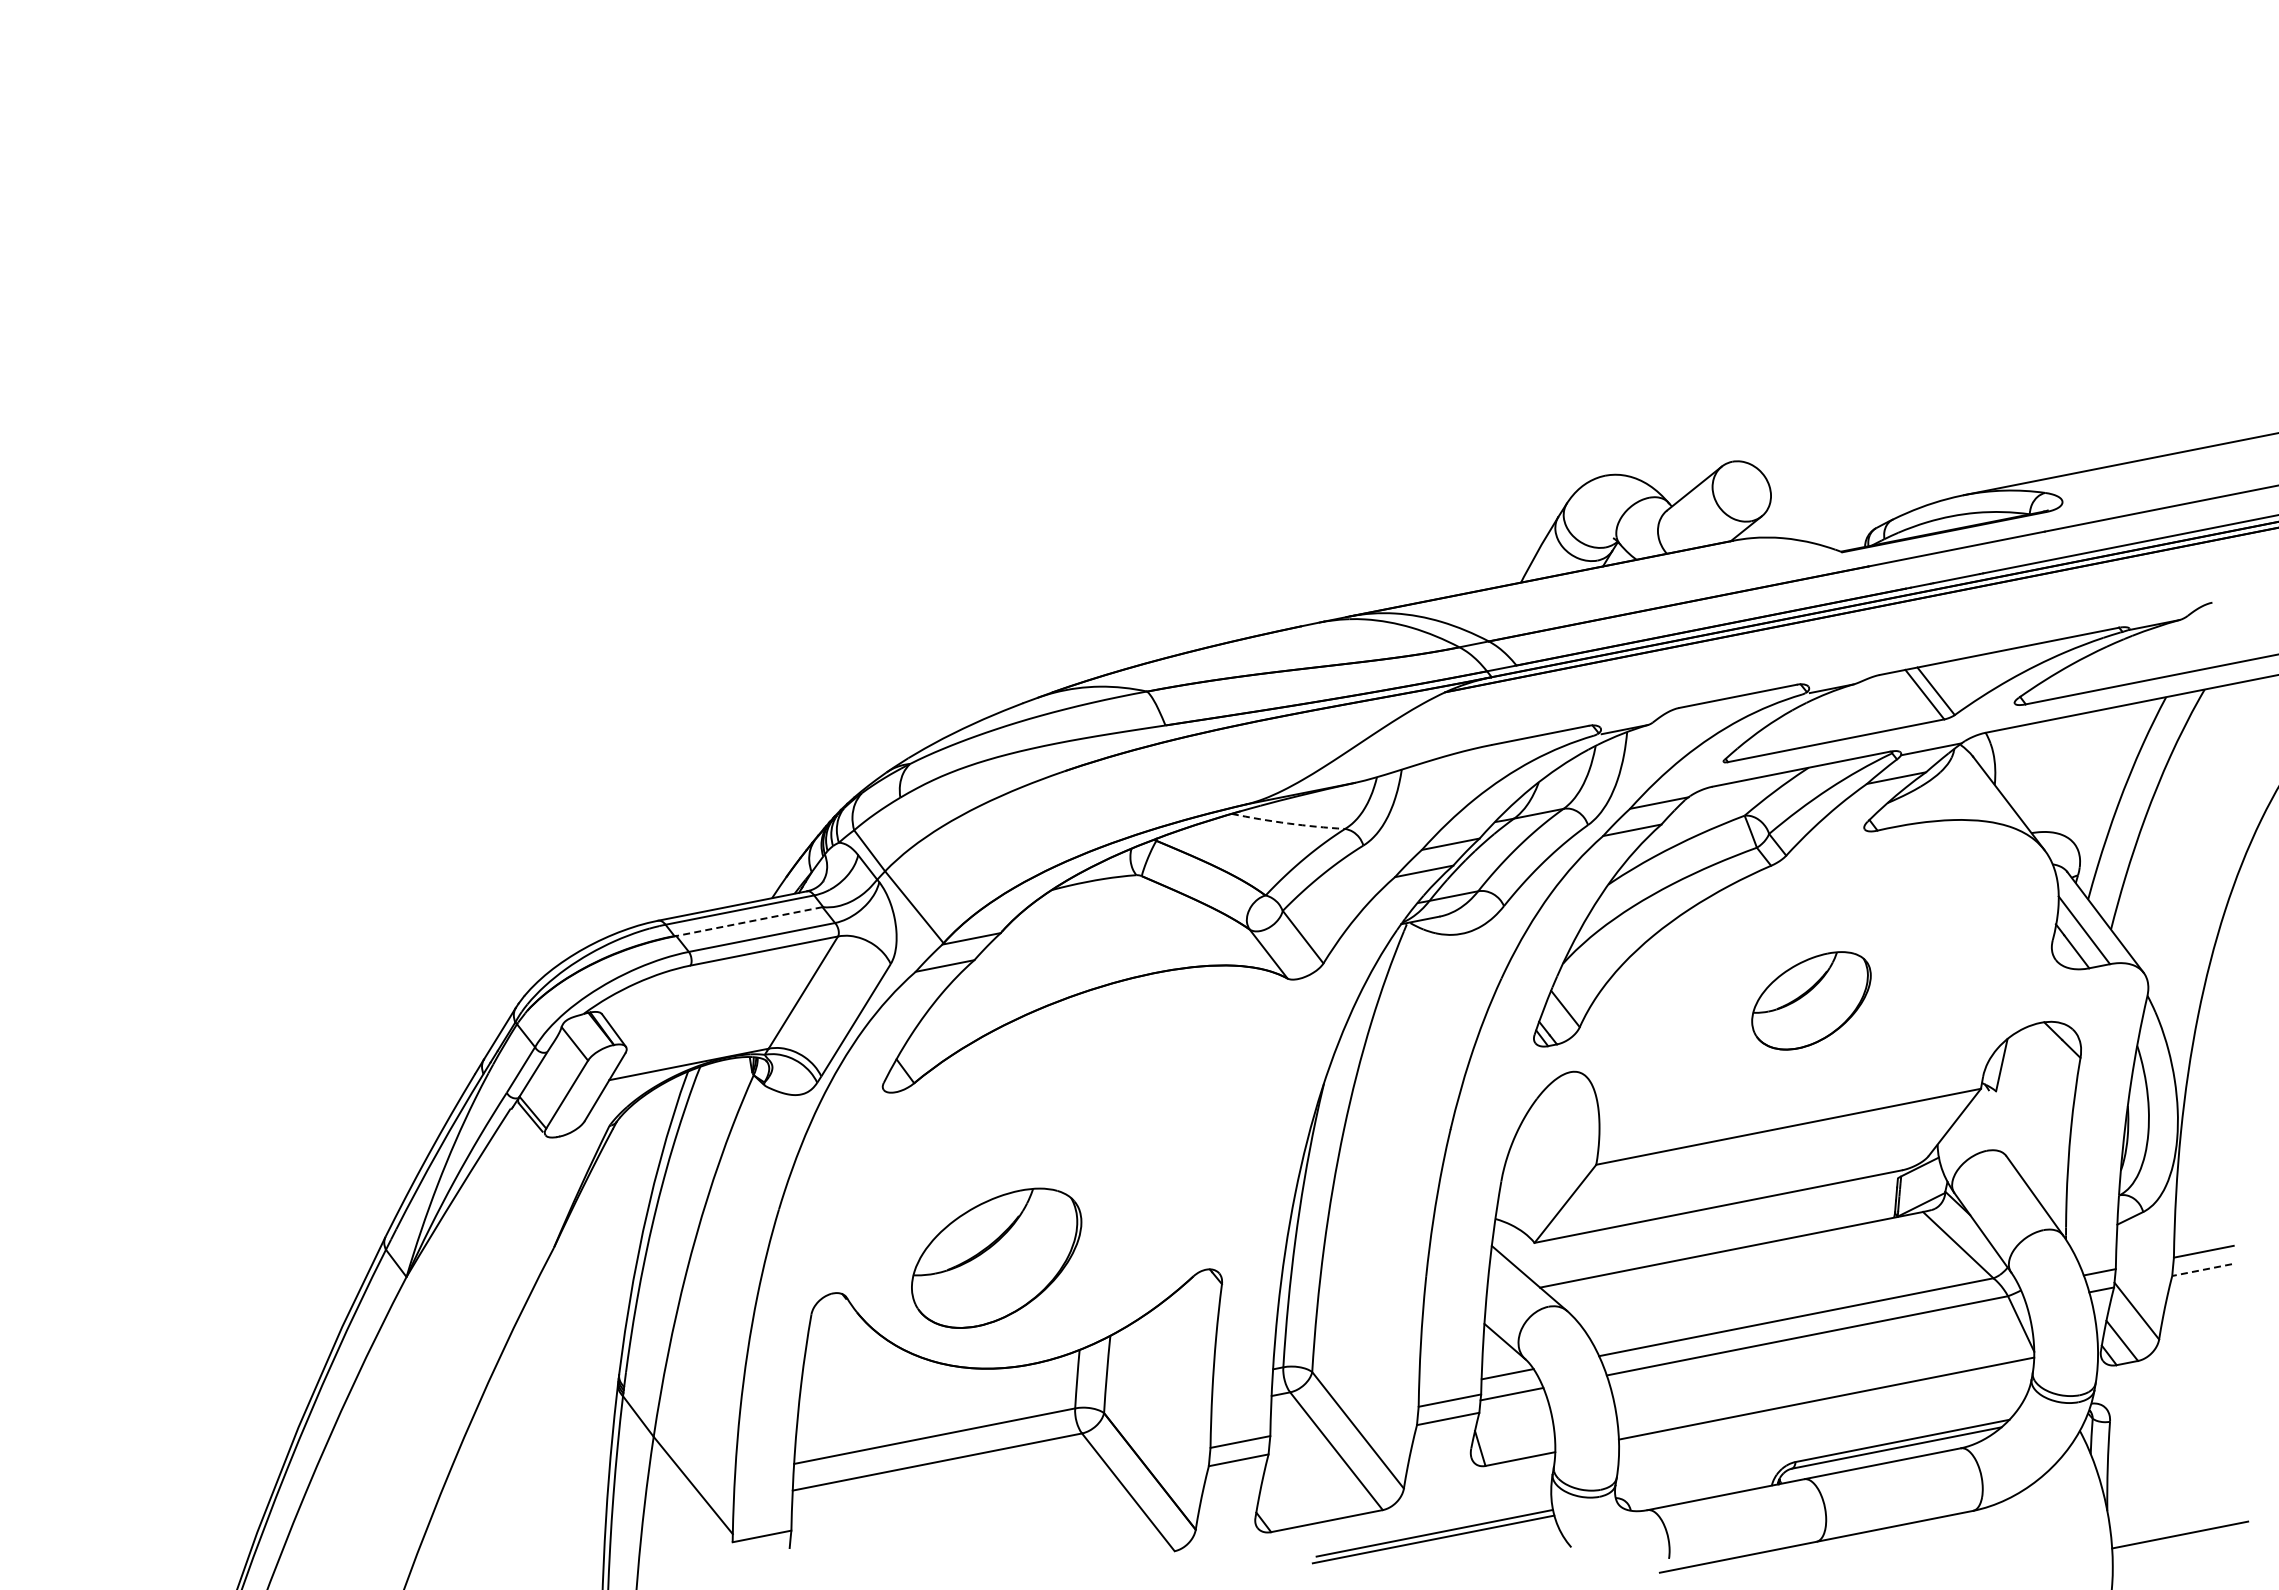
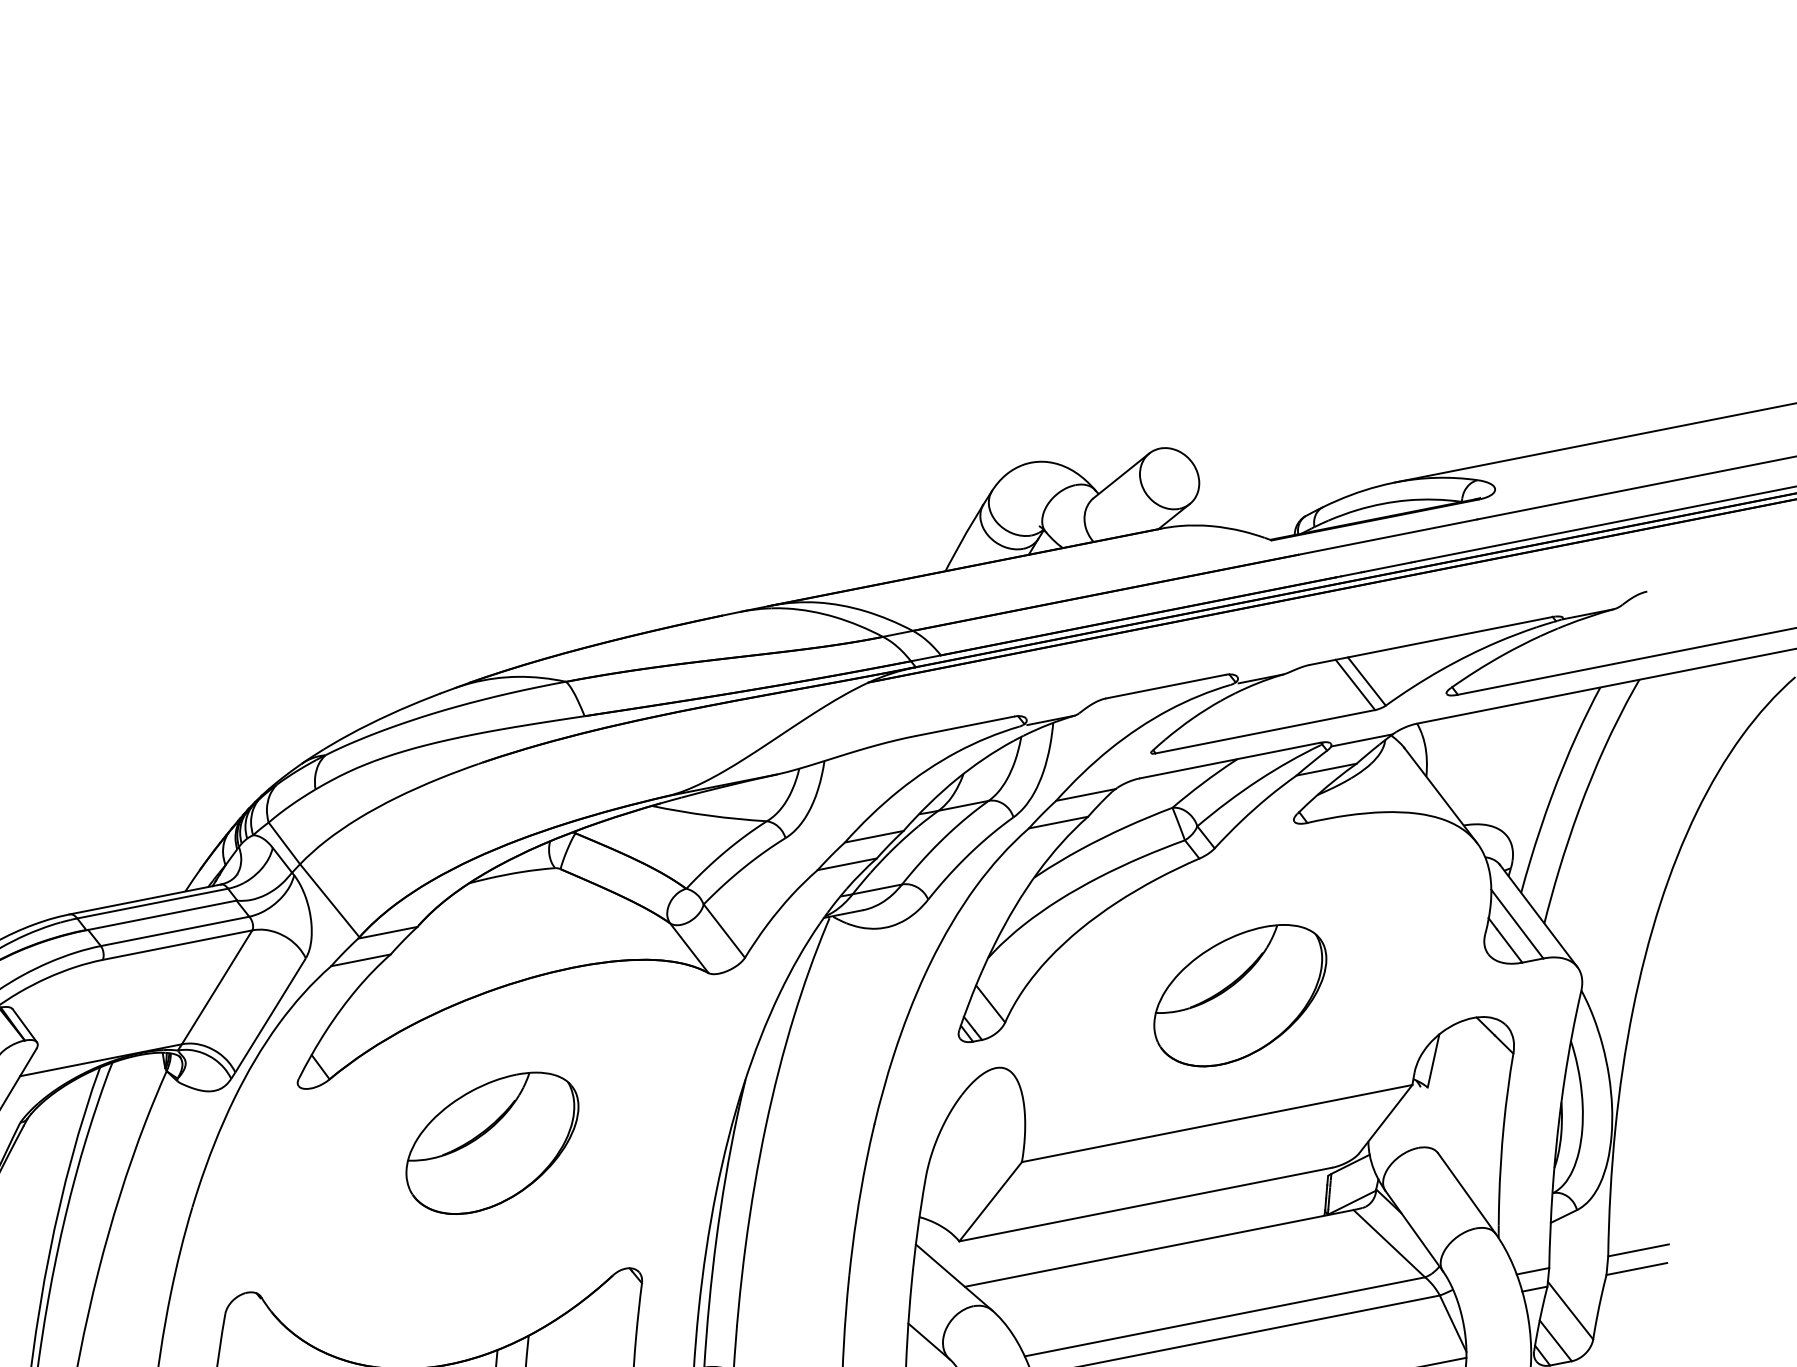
arc: (1288, 823) -> (709, 815), dashed -> solid
line: (749, 921) -> (162, 915), dashed -> solid
part: (1811, 1000) -> (1240, 995), size x1.43
part: (996, 1257) -> (492, 1142), moved
line: (2201, 1270) -> (1636, 1269), dashed -> solid

